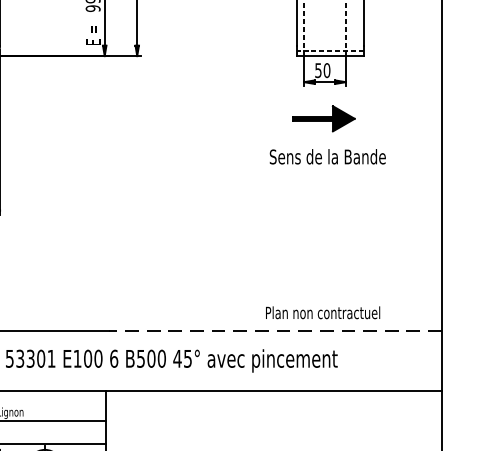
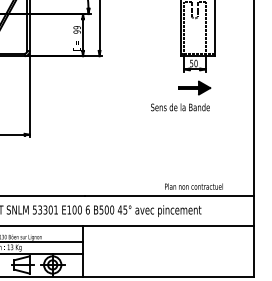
text: (327, 157) -> (180, 107), moved
line: (274, 332) -> (169, 196), dashed -> solid

